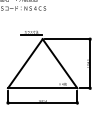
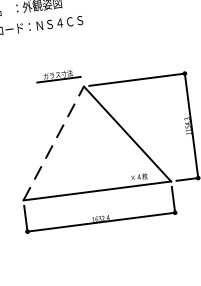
line: (25, 63) -> (53, 142), solid -> dashed

